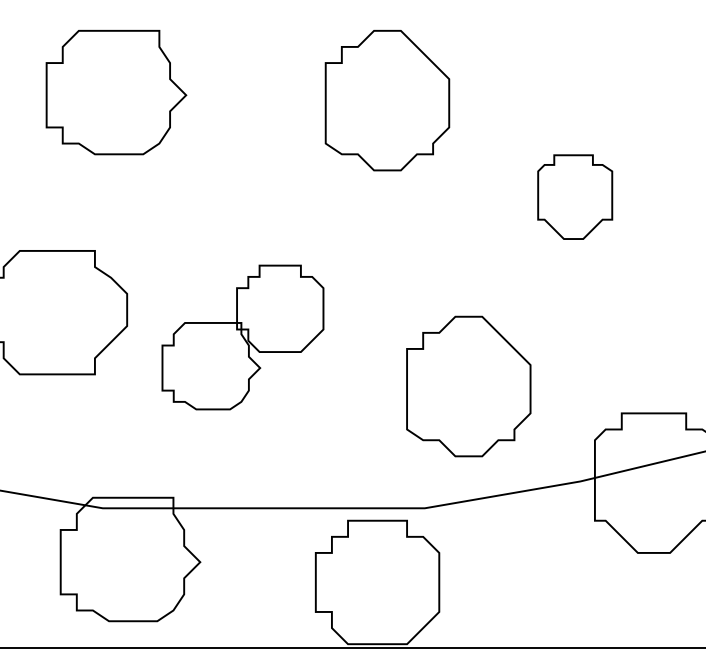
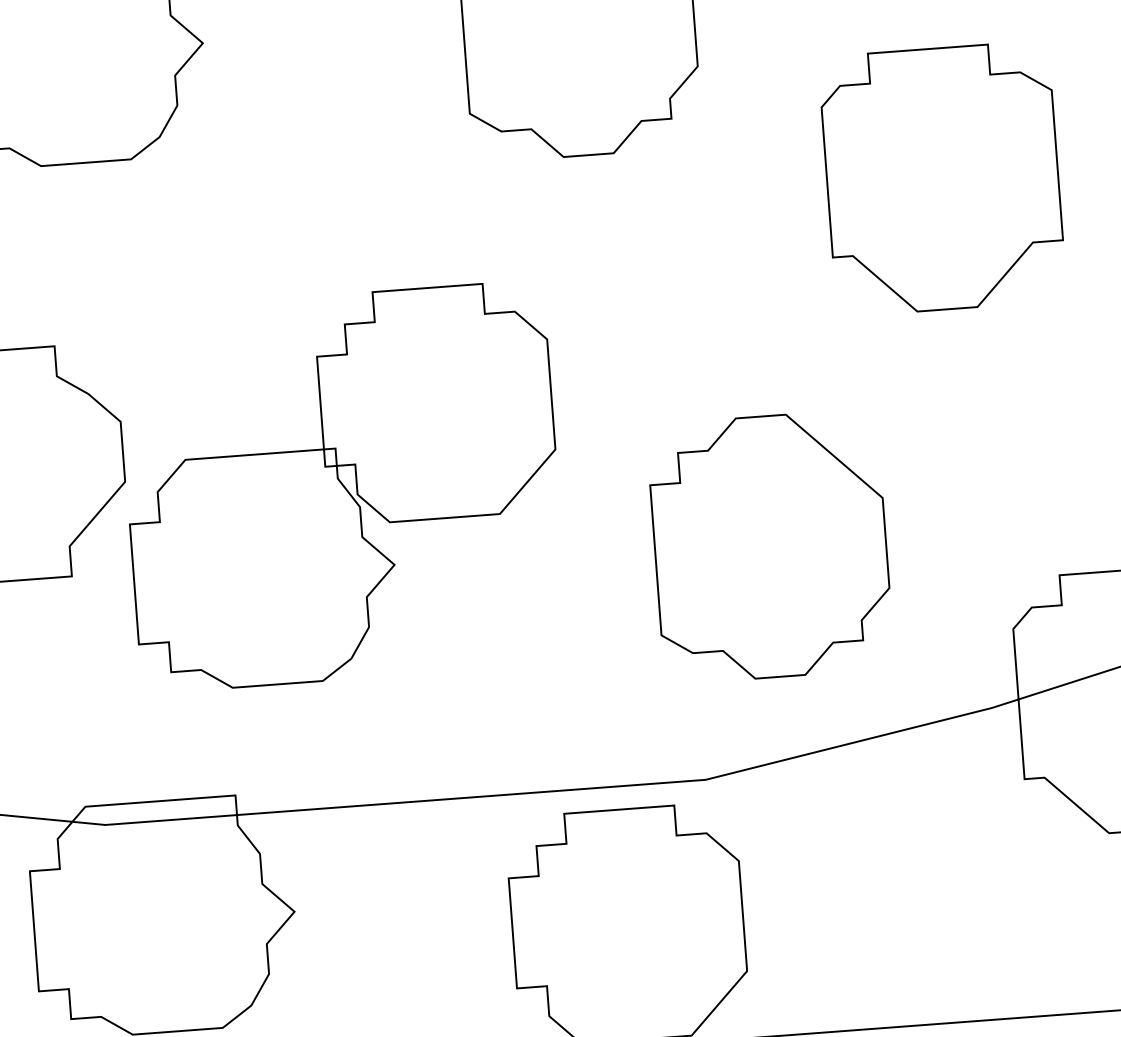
part: (574, 196) -> (941, 177), size x1.67
part: (242, 337) -> (341, 486), size x1.43

